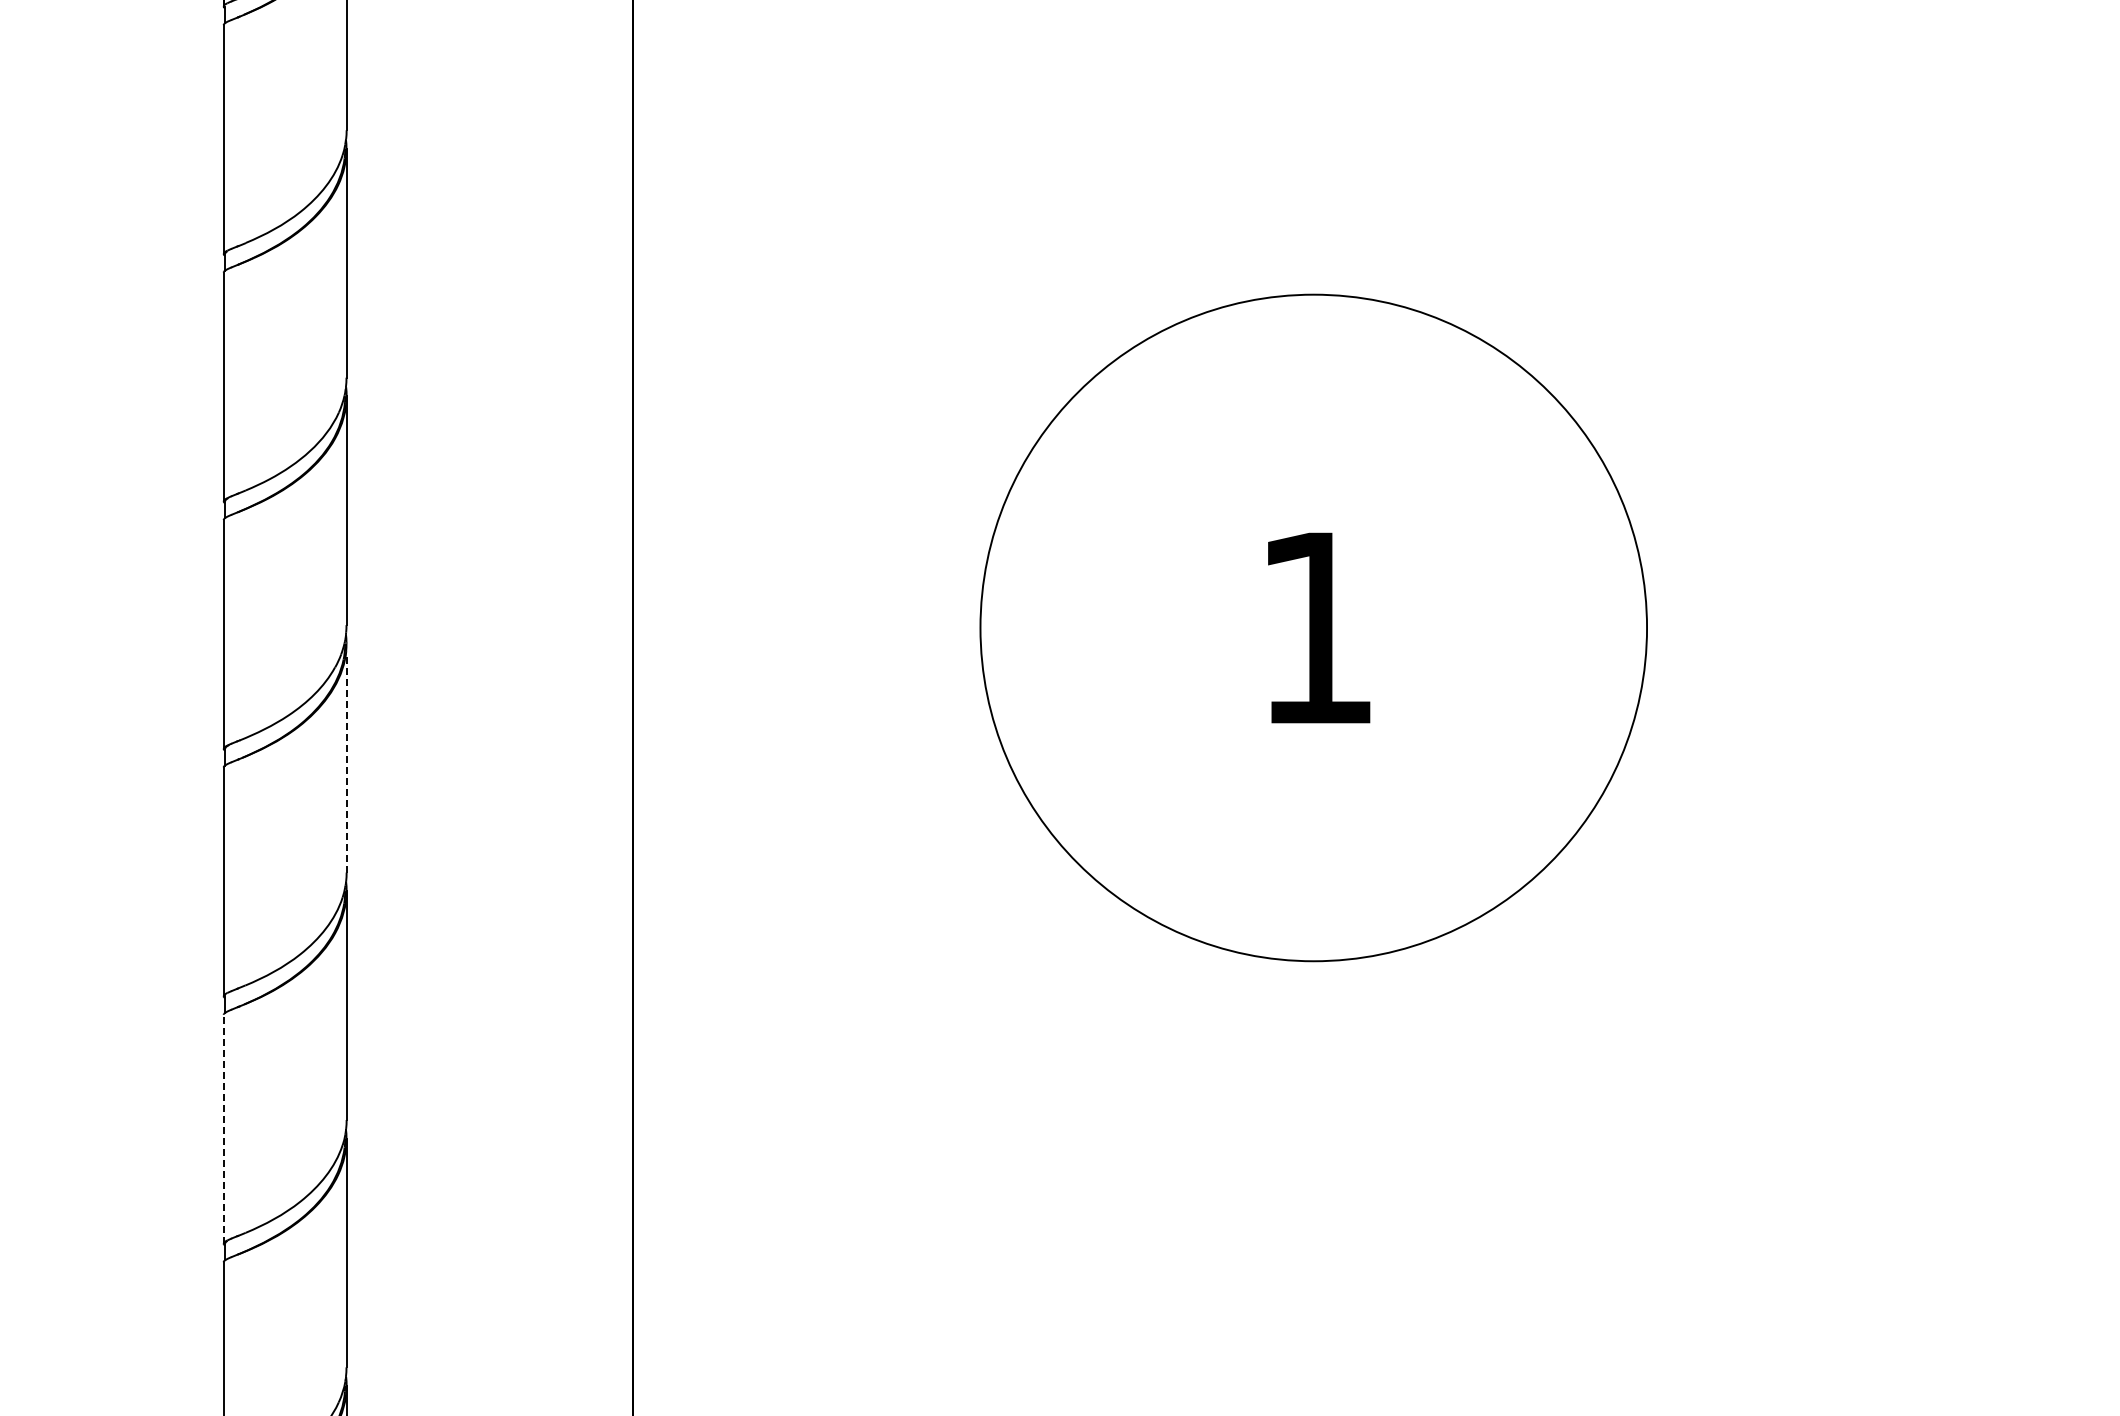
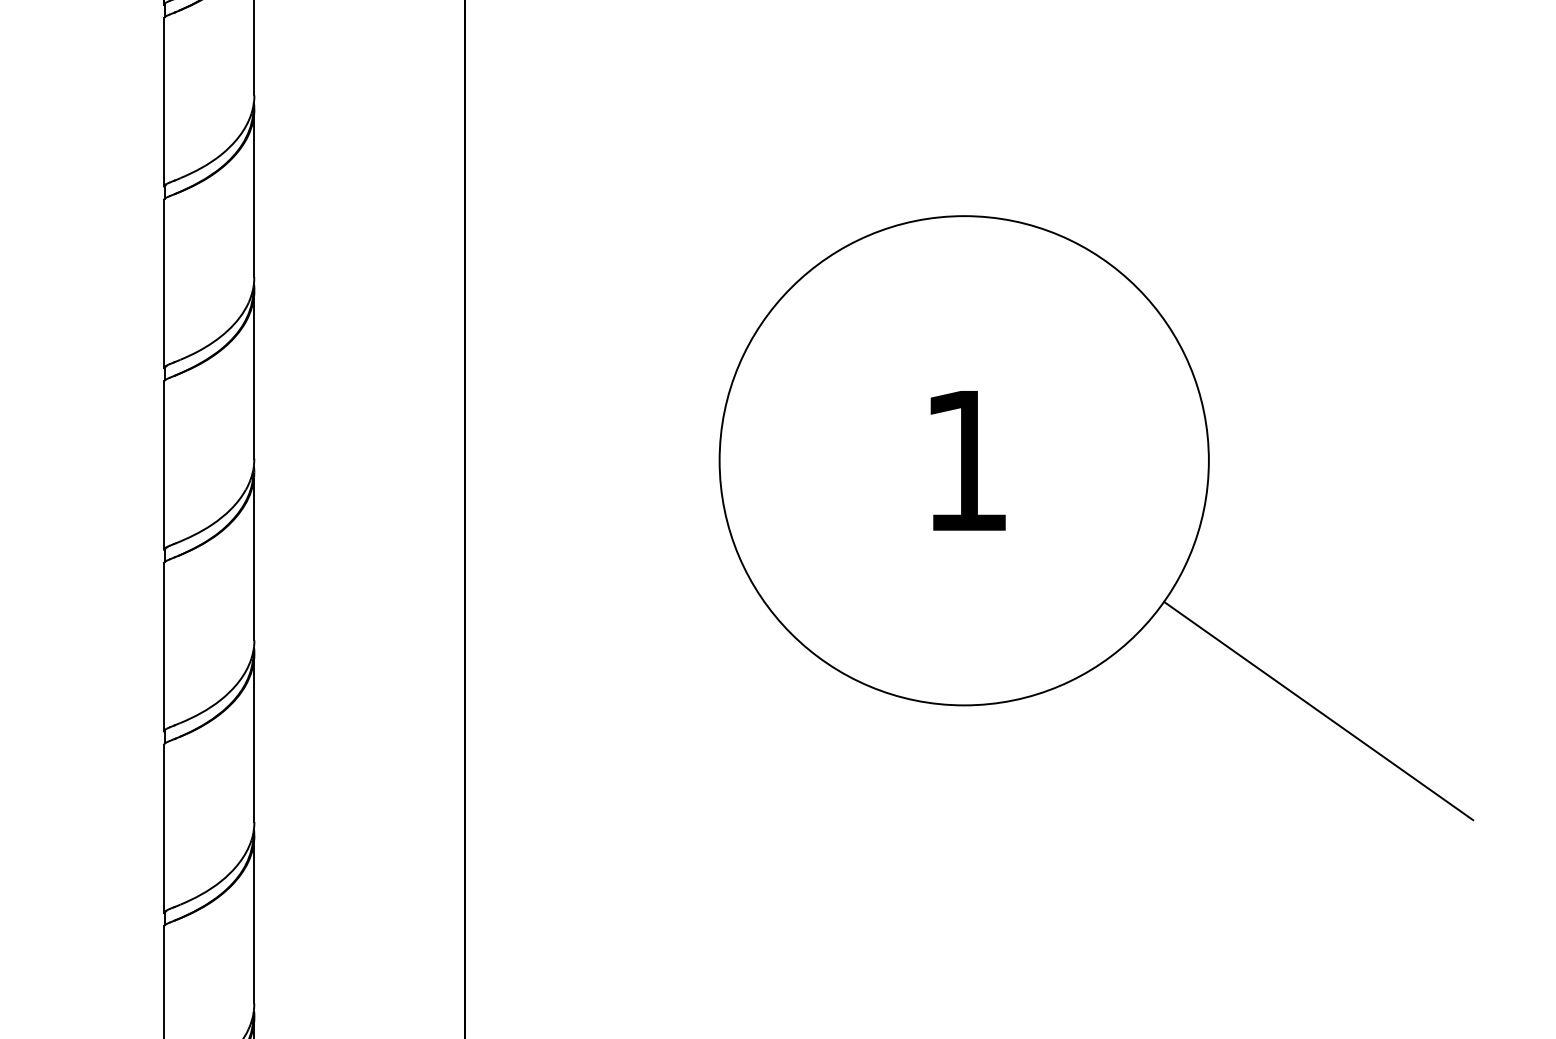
line: (346, 762) -> (254, 559), dashed -> solid
line: (1796, 968) -> (1318, 710), added
line: (223, 1128) -> (164, 828), dashed -> solid

